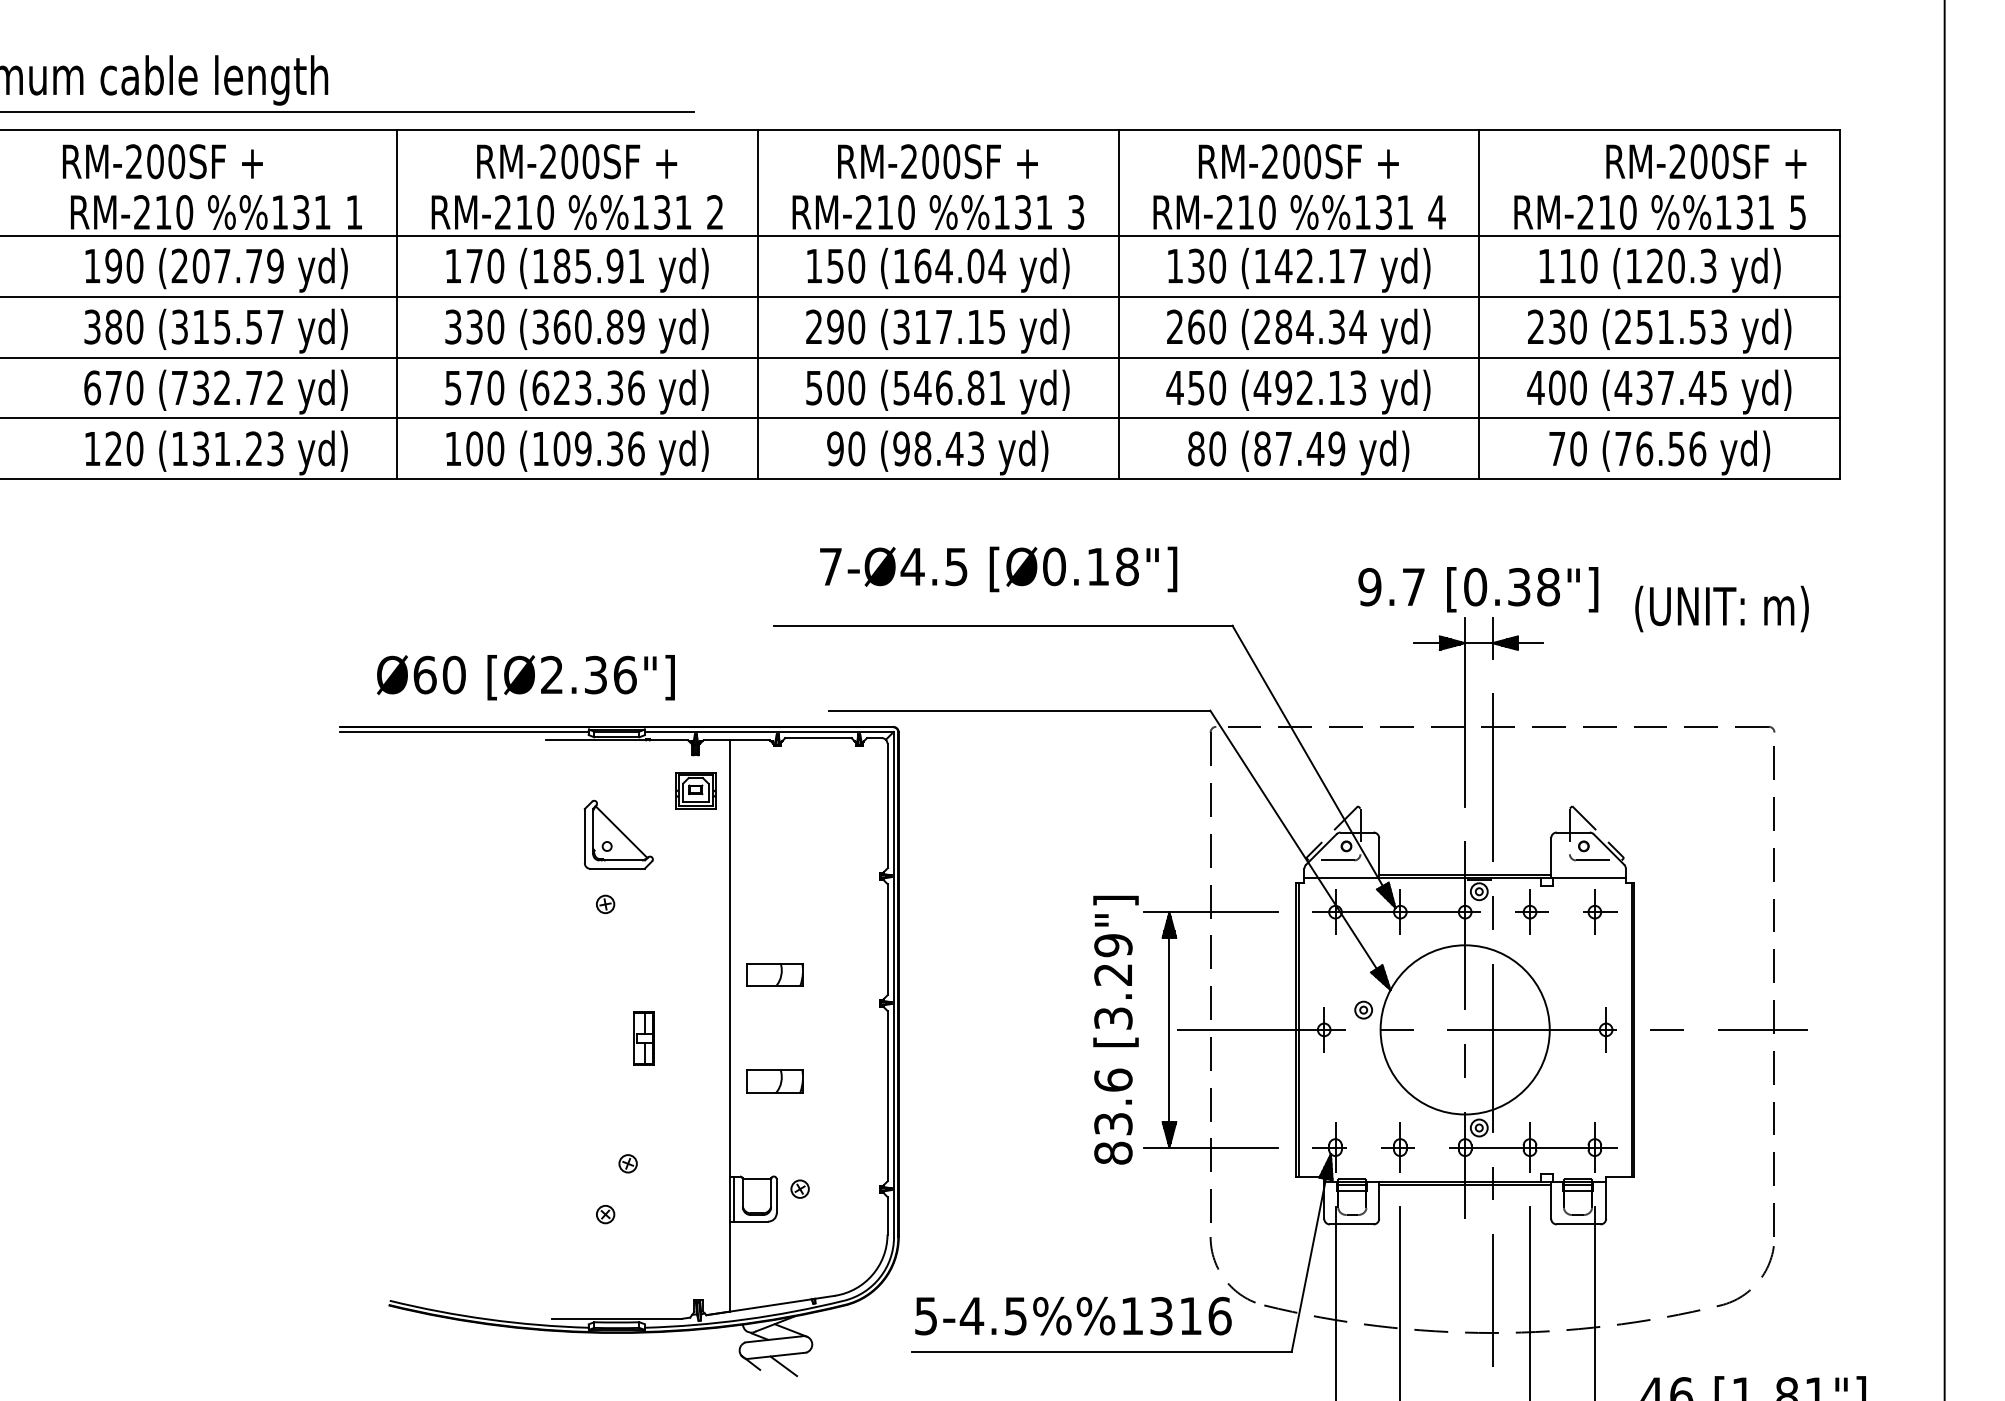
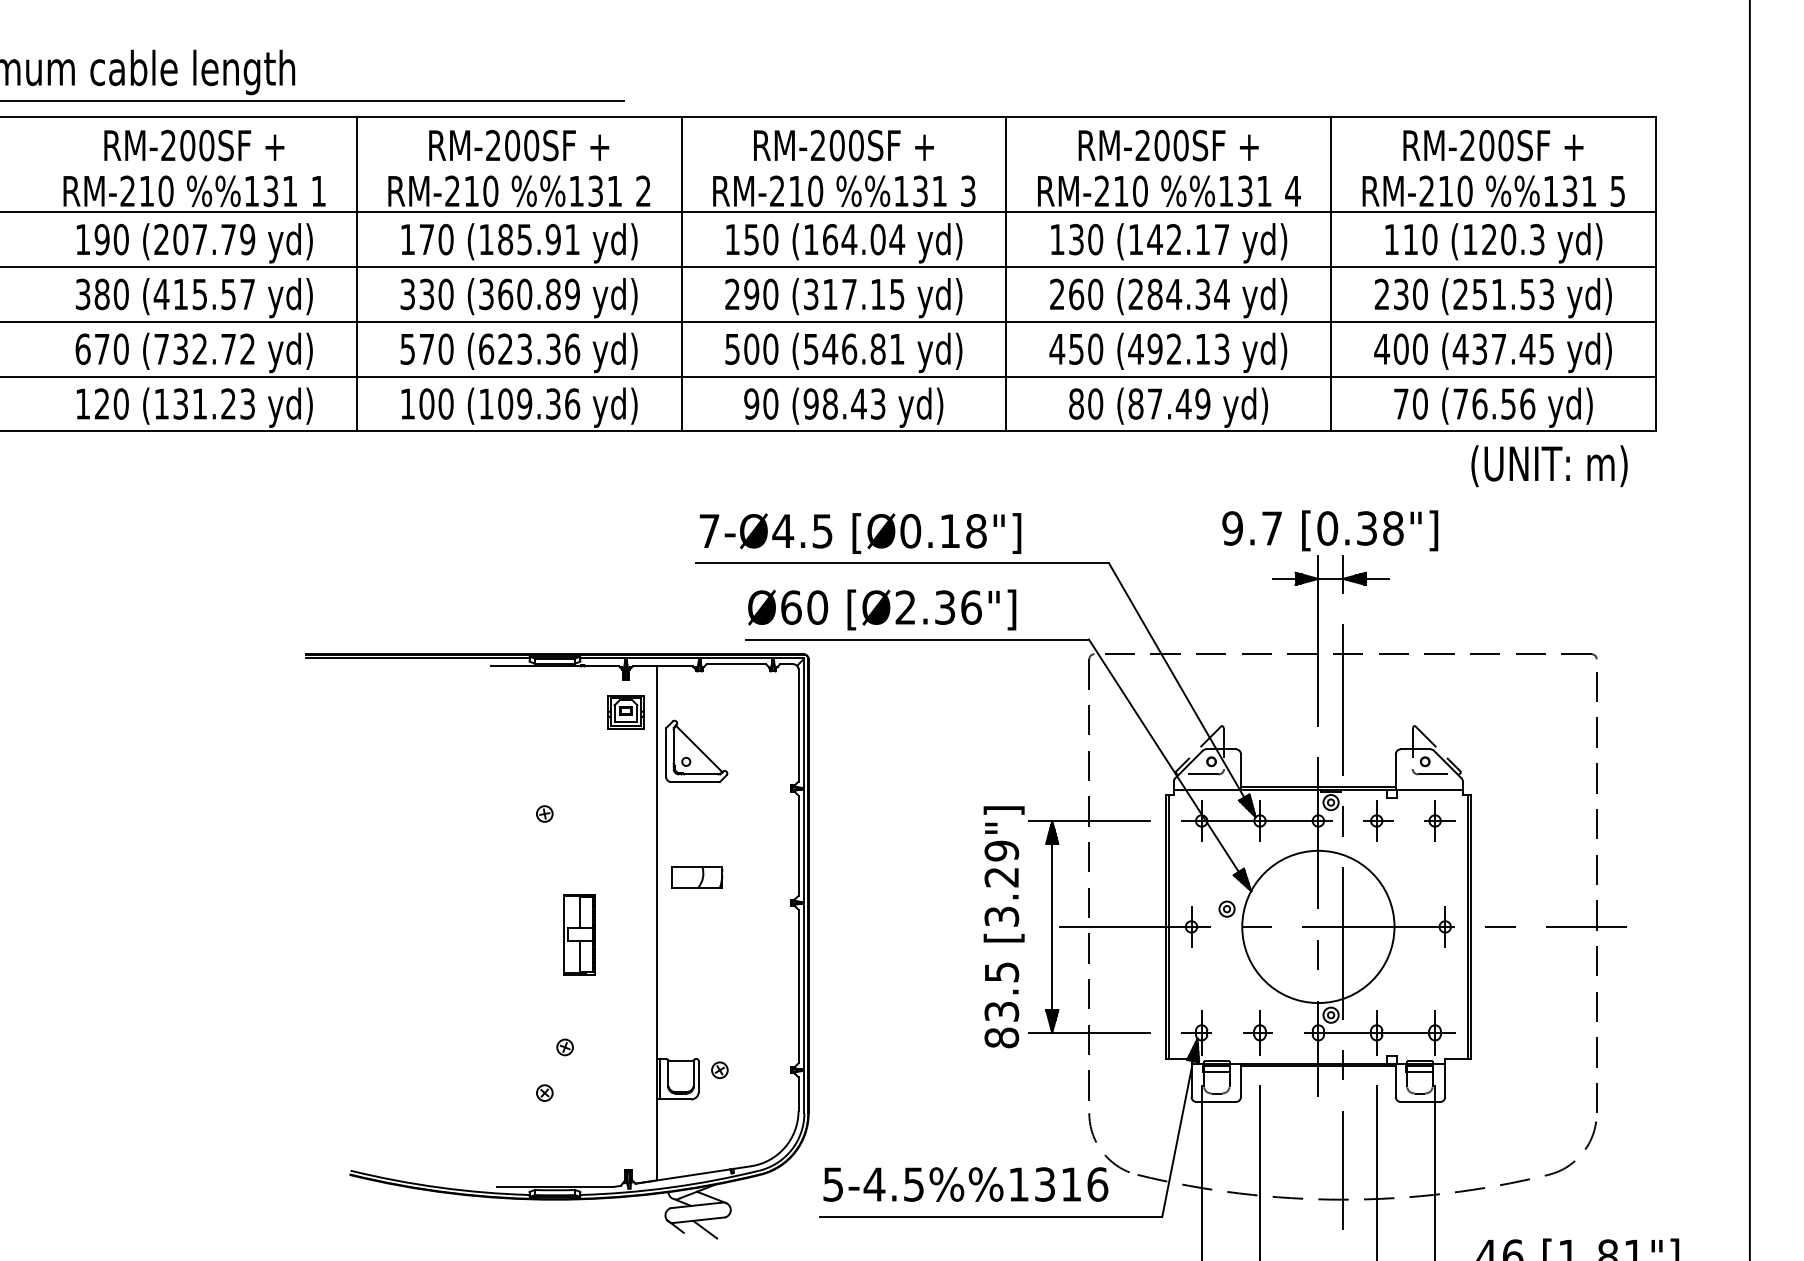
text: (162, 161) -> (194, 145), moved
text: (1706, 161) -> (1493, 145), moved
text: (179, 327) -> (161, 294), (315.57 -> (415.57
text: (998, 569) -> (860, 533), moved
text: (1722, 609) -> (1549, 466), moved
text: (526, 677) -> (882, 609), moved
part: (618, 833) -> (696, 750), moved
part: (644, 1038) -> (579, 934), size x1.67
text: (1113, 1079) -> (1001, 971), 83.6 -> 83.5
part: (775, 1081) -> (697, 973), removed

